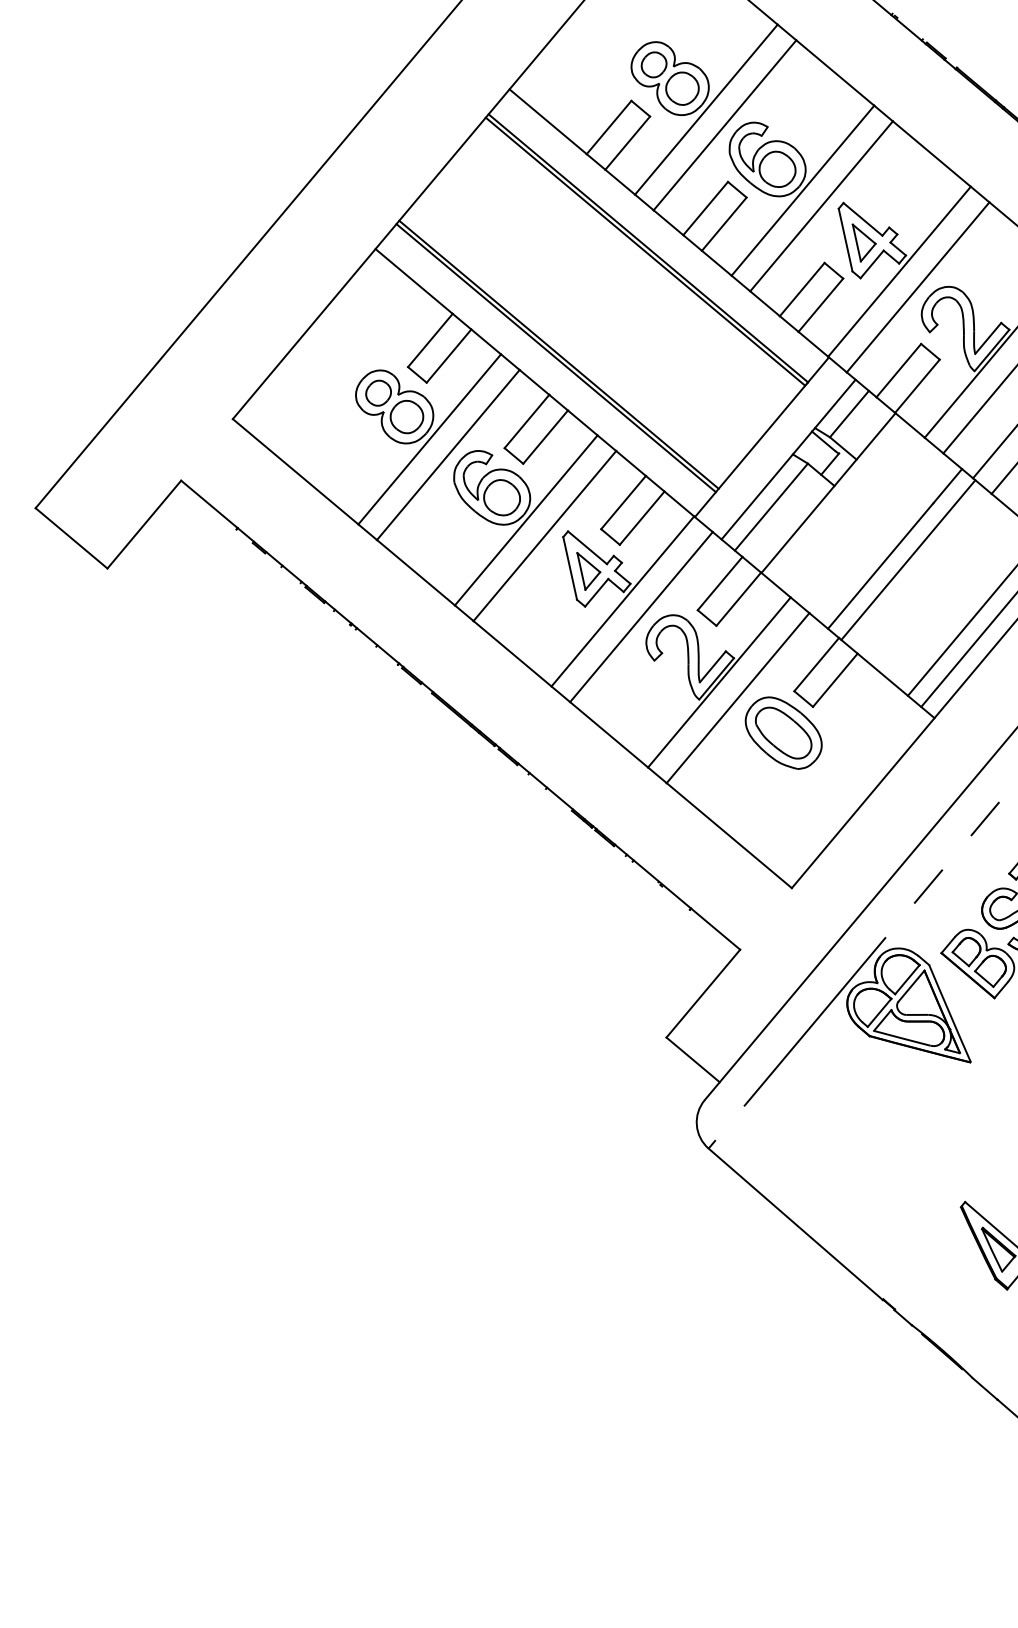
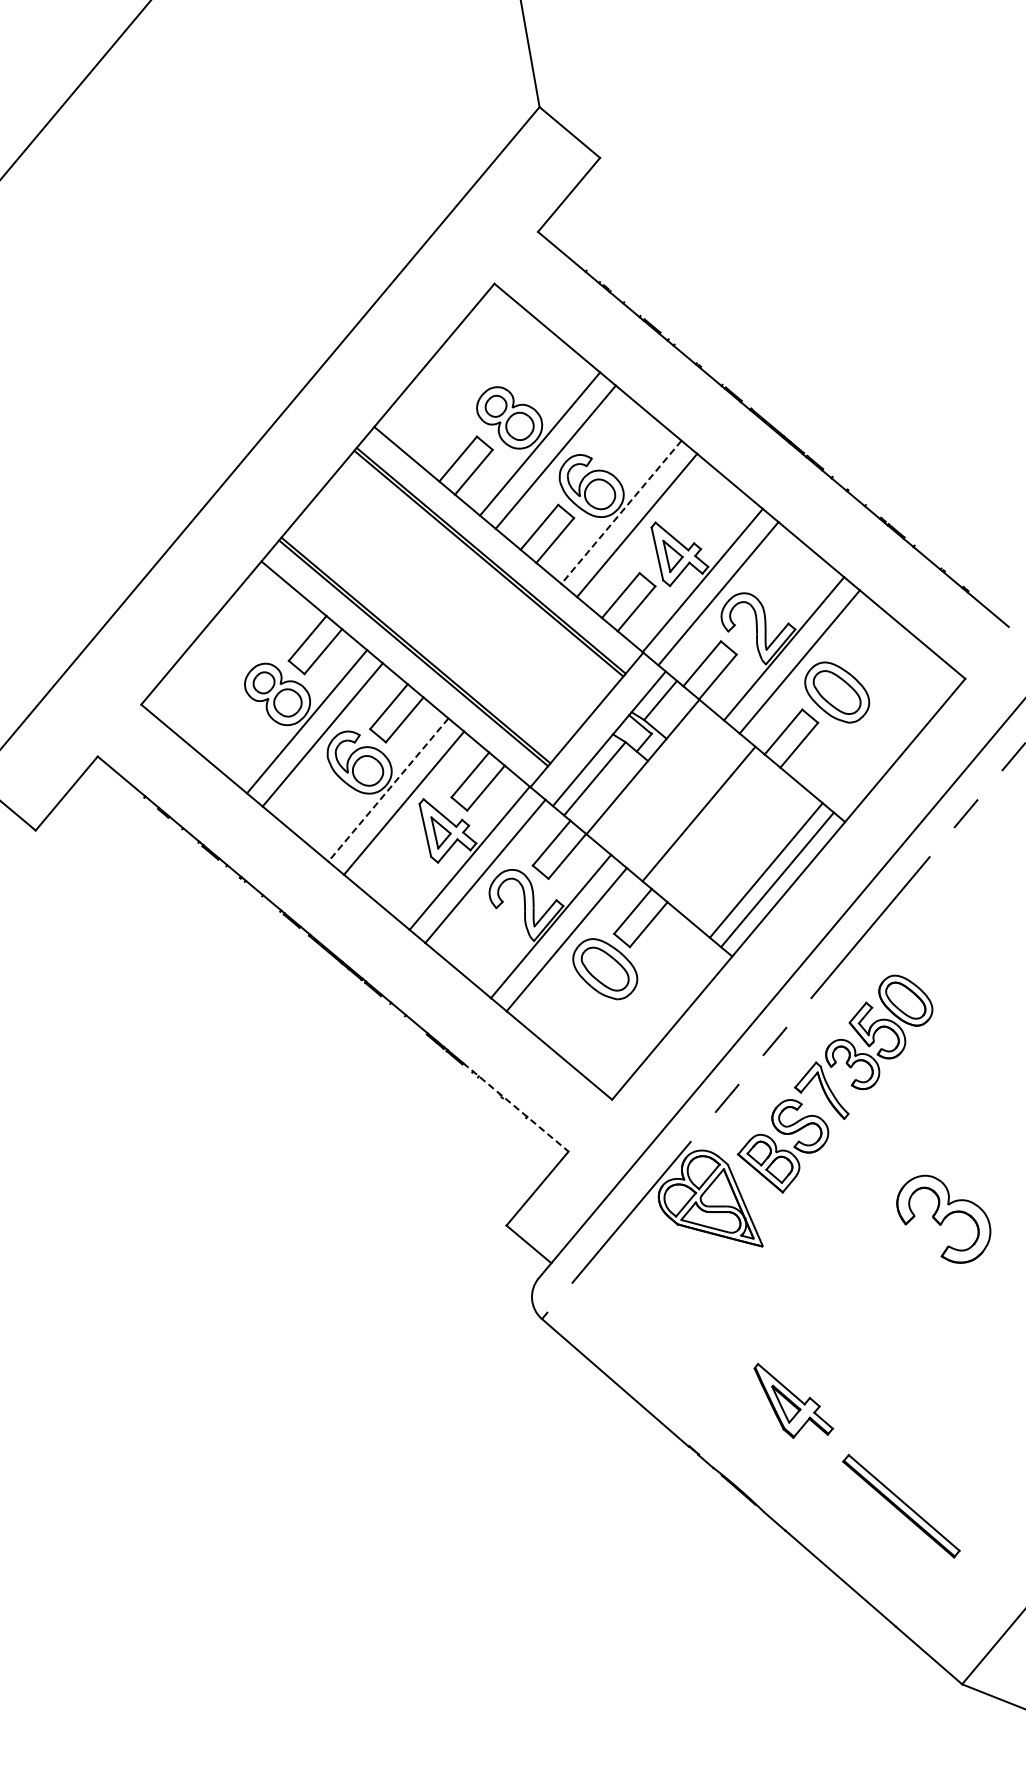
line: (802, 190) -> (621, 512), solid -> dashed
line: (526, 520) -> (388, 790), solid -> dashed
line: (907, 560) -> (709, 823), removed
line: (677, 897) -> (515, 1107), solid -> dashed

